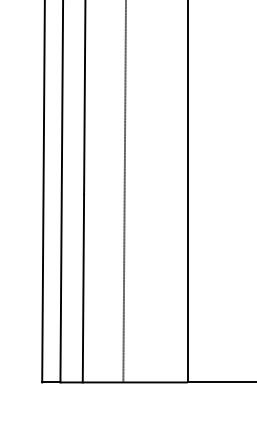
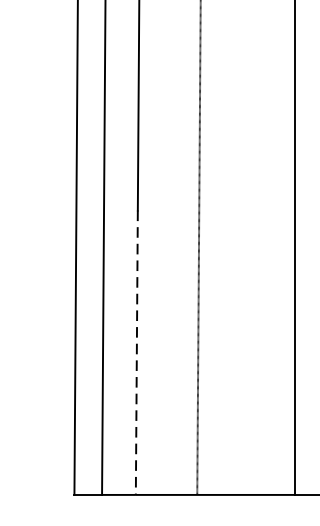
line: (83, 288) -> (136, 352), solid -> dashed

